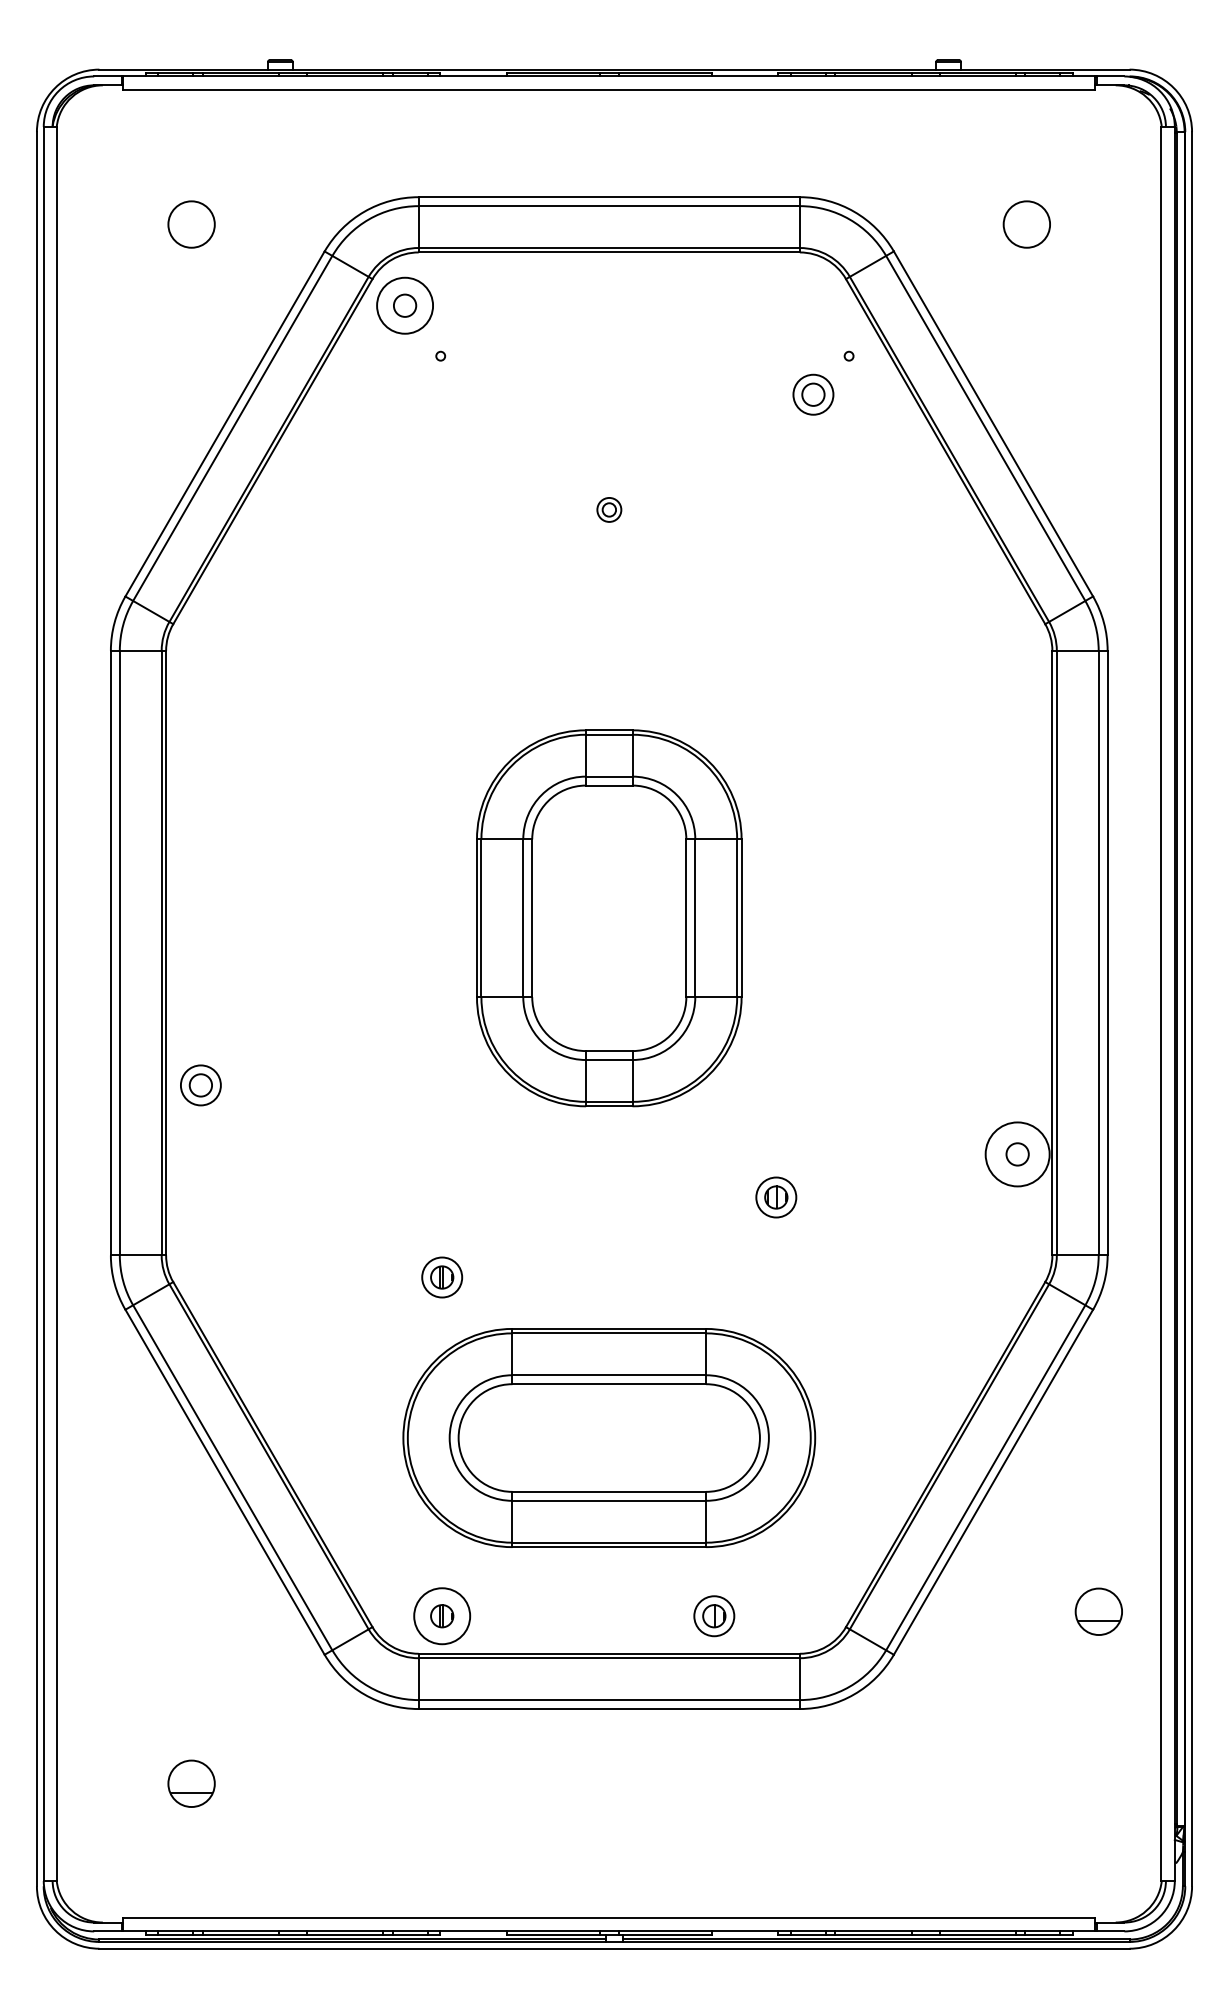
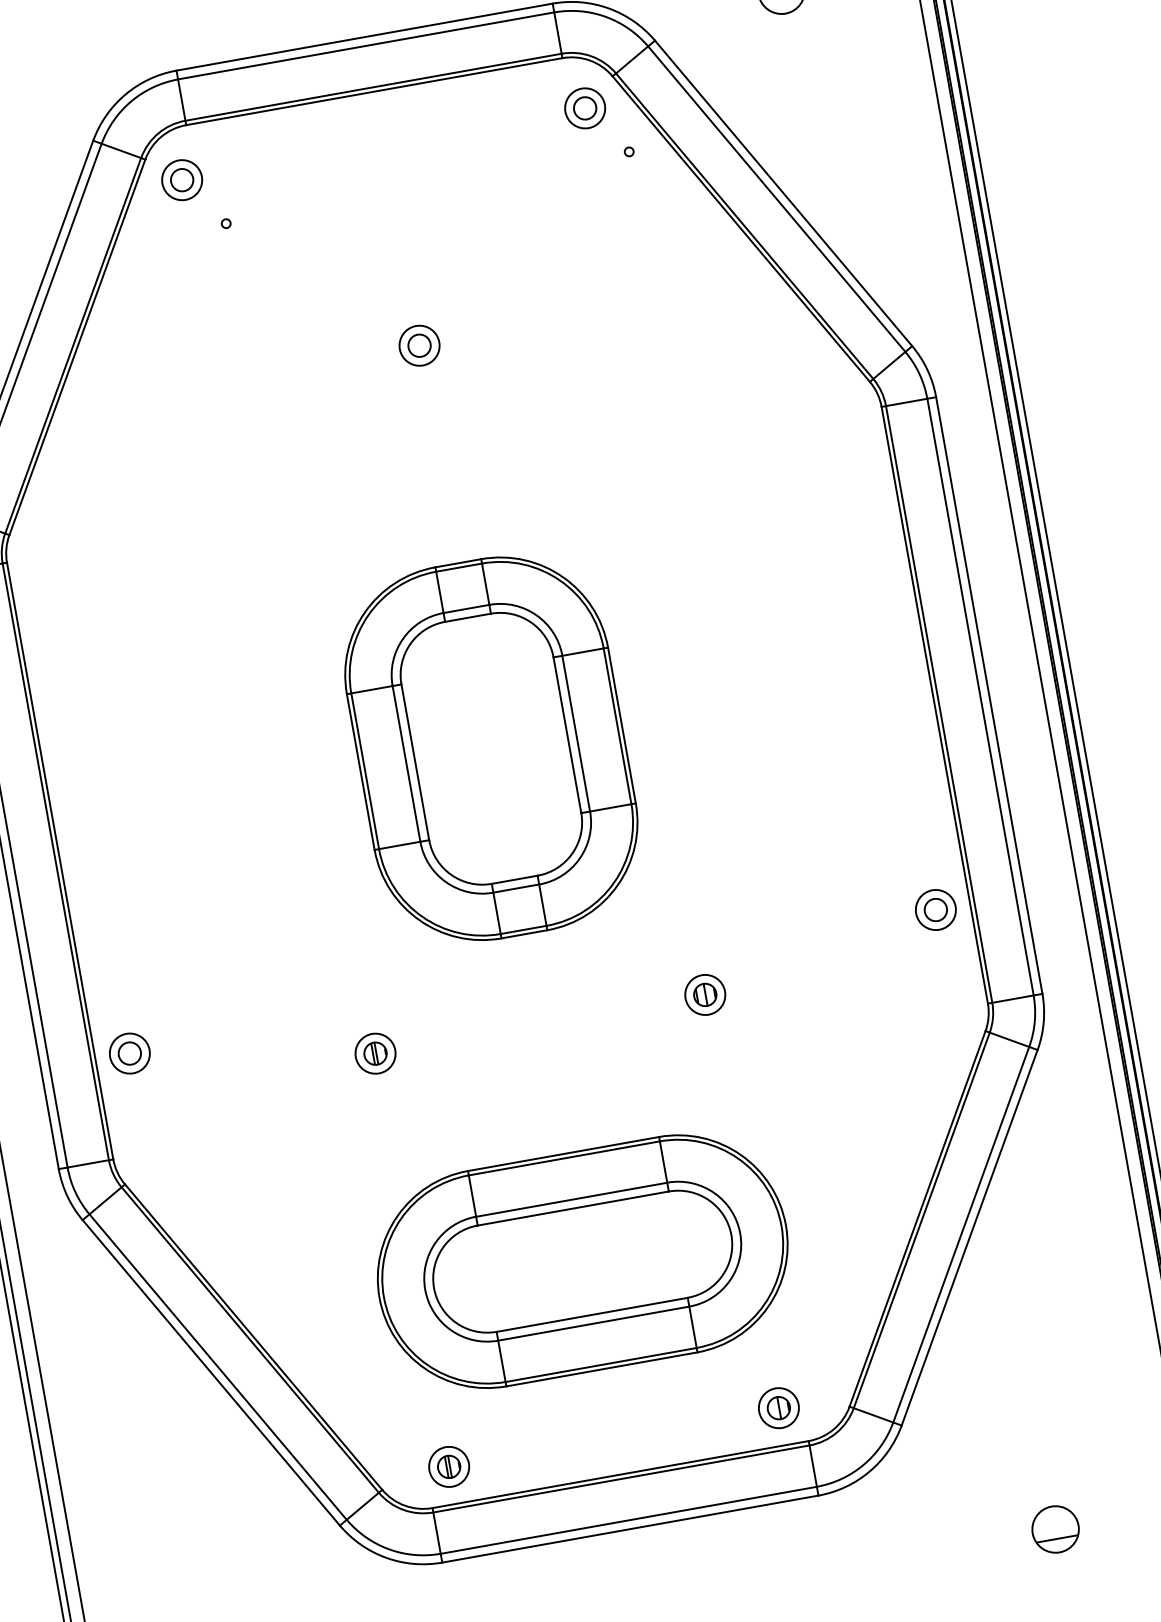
circle: (405, 305) -> (182, 179), size x0.71
part: (813, 394) -> (585, 108), moved
part: (609, 509) -> (419, 345), size x1.67
part: (200, 1085) -> (129, 1053), moved
circle: (1017, 1154) -> (935, 910), size x0.62
part: (442, 1277) -> (375, 1053), moved
part: (1098, 1611) -> (1055, 1529), moved
circle: (442, 1616) -> (449, 1467), size x0.71
part: (714, 1616) -> (779, 1408), moved

